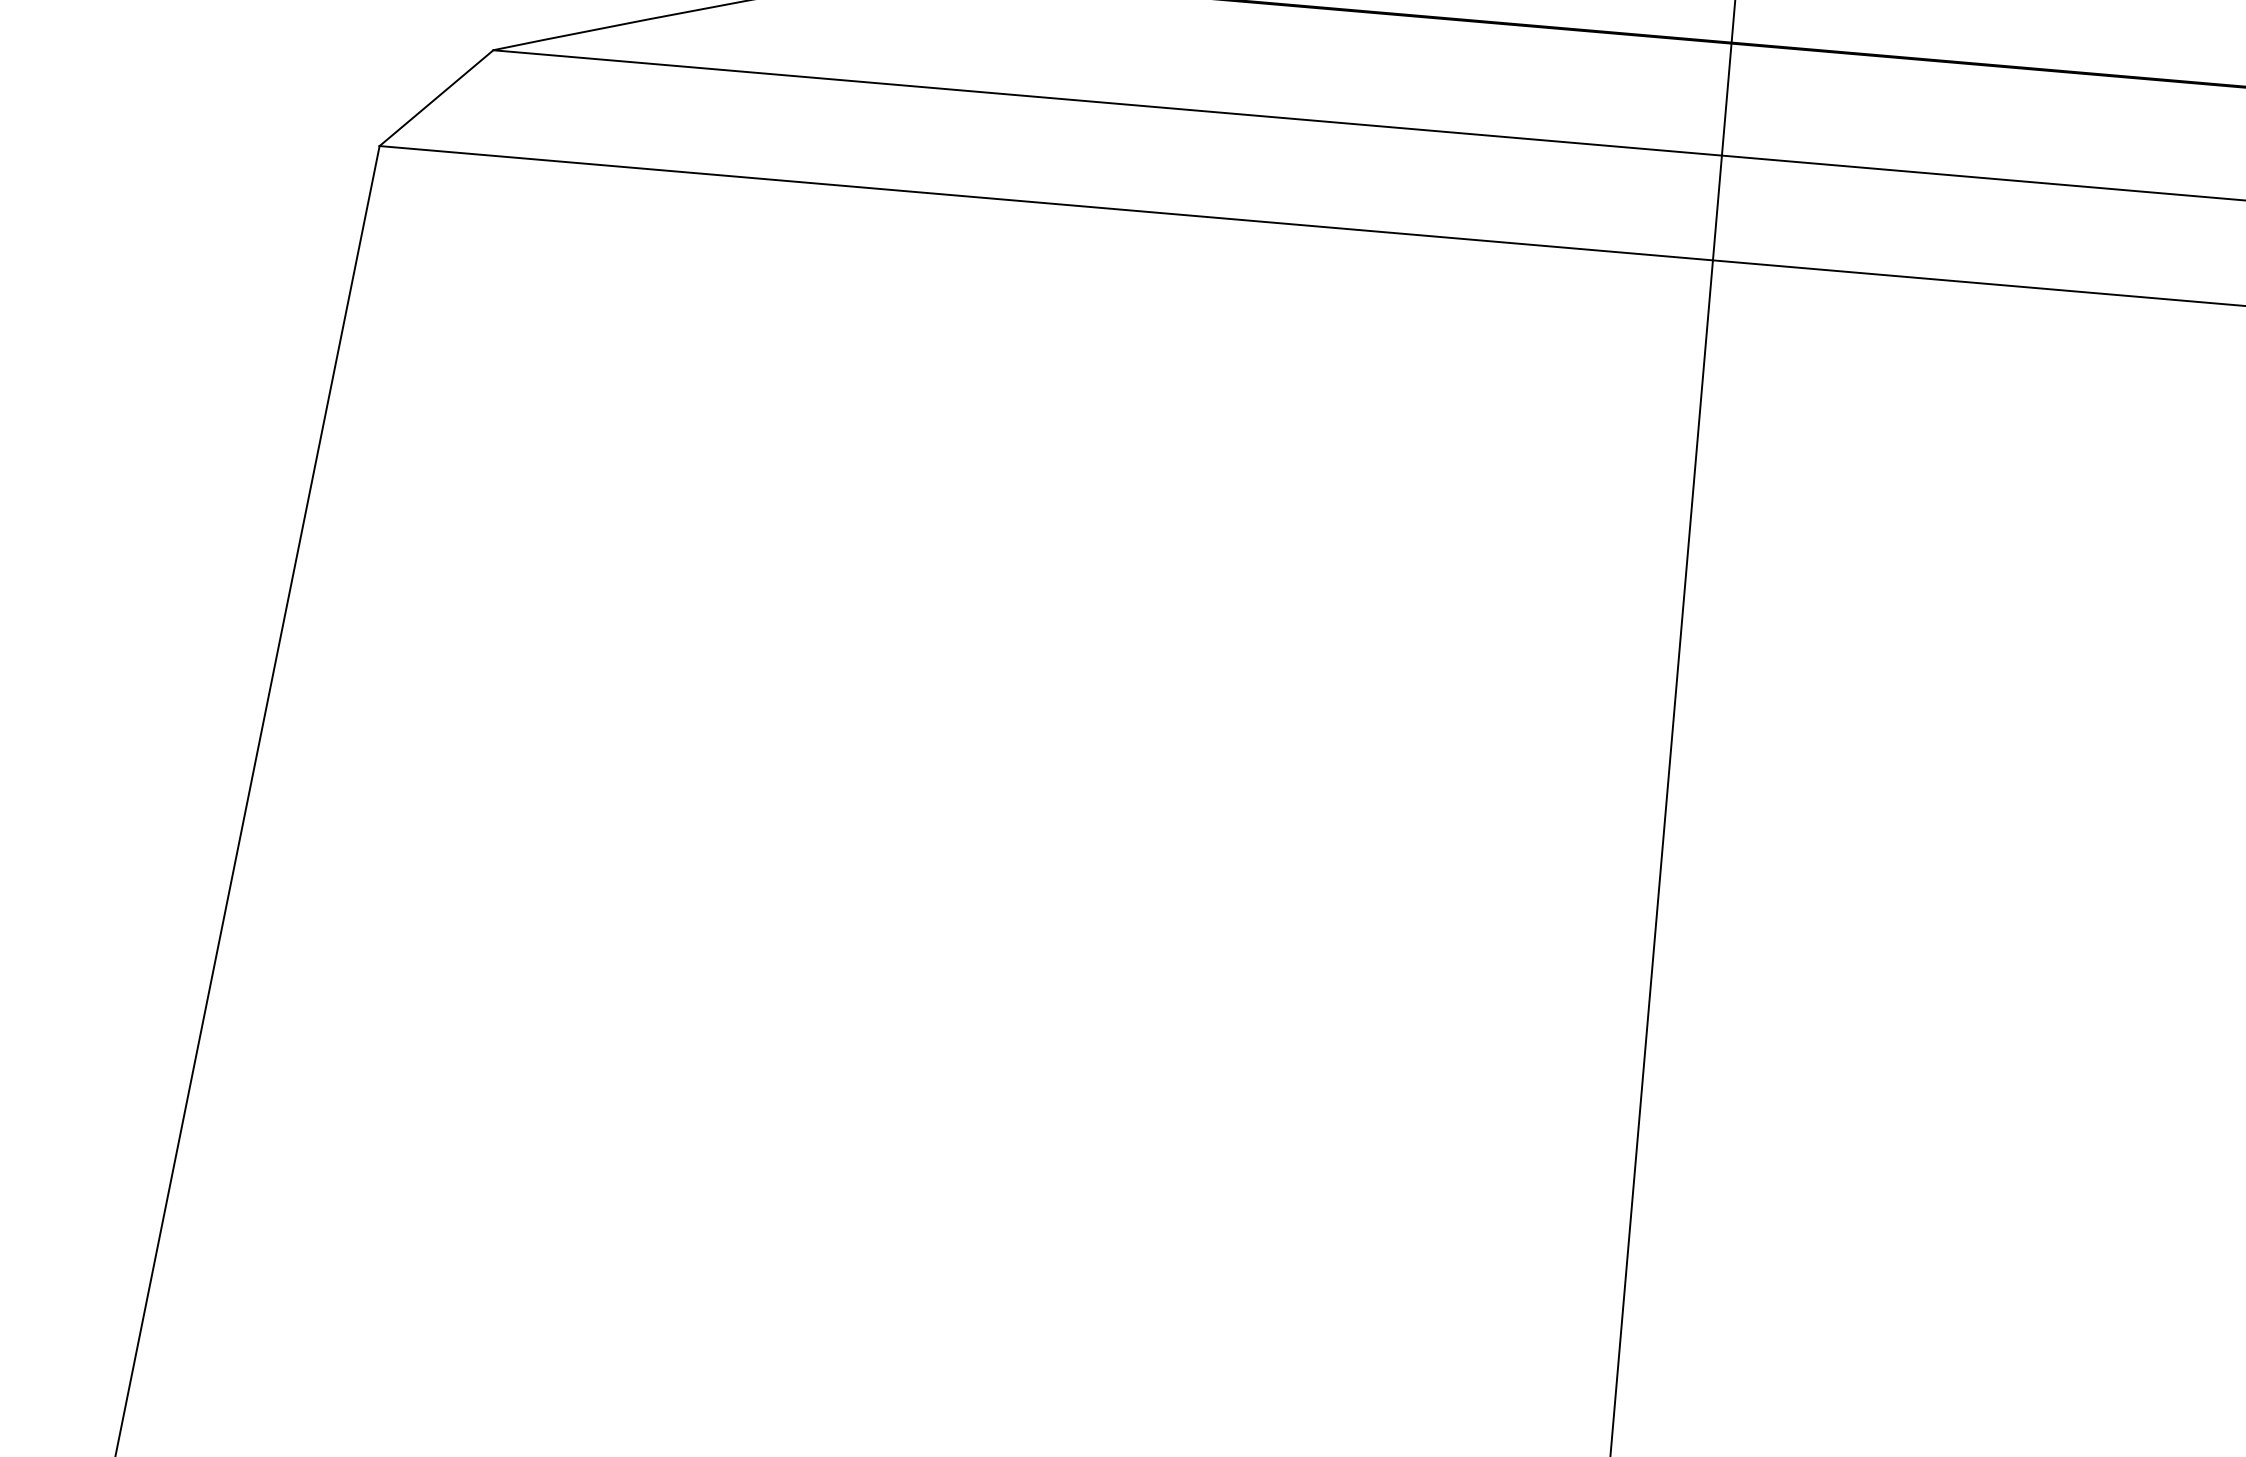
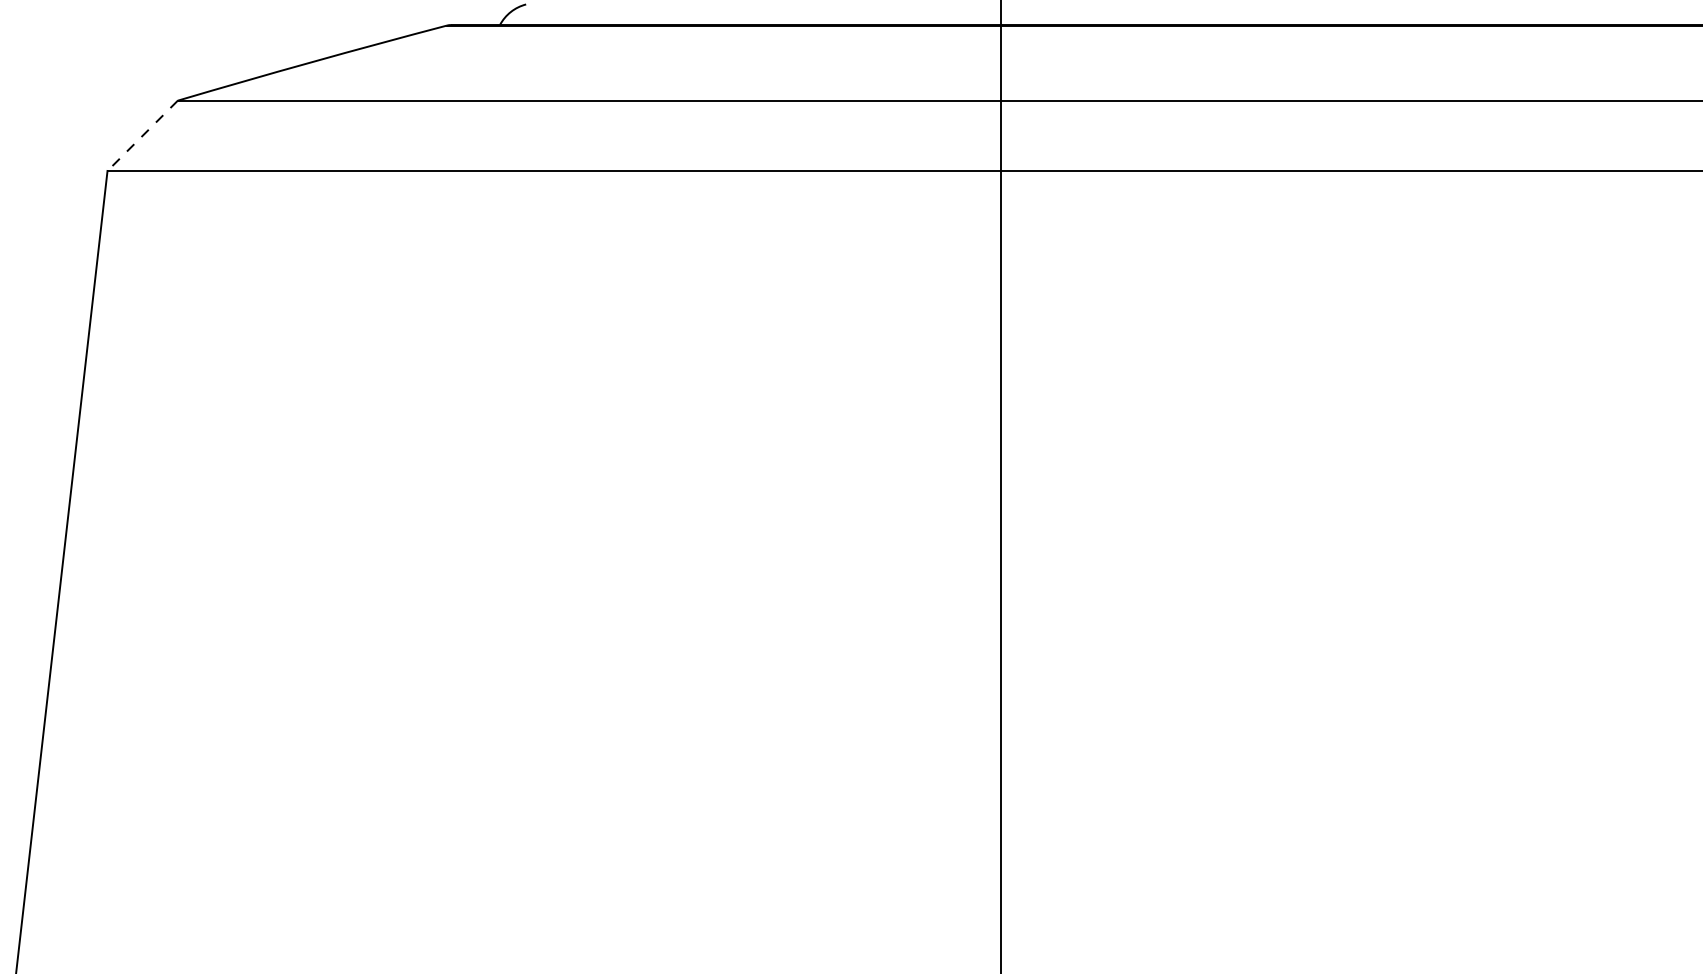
line: (436, 97) -> (142, 135), solid -> dashed

